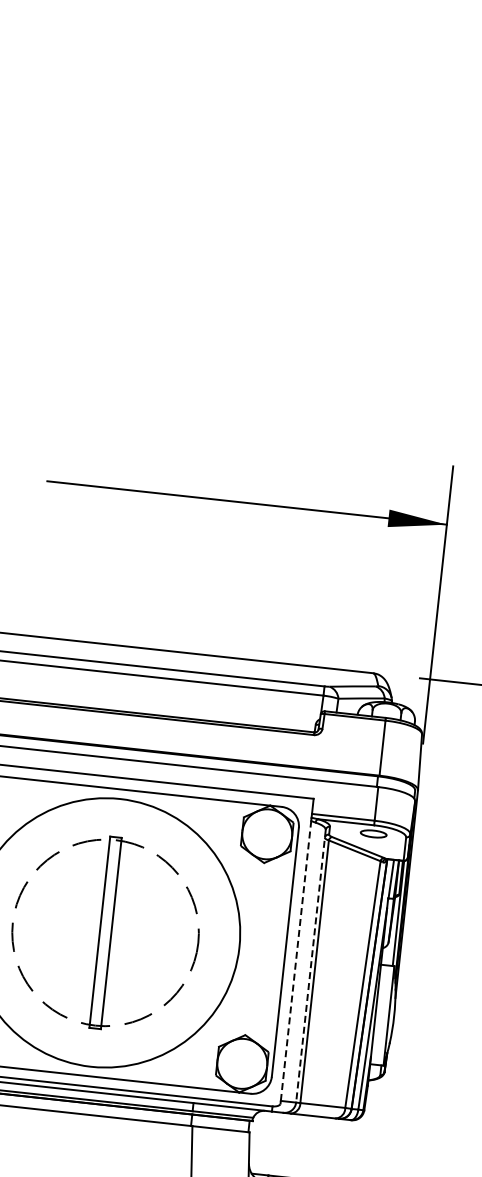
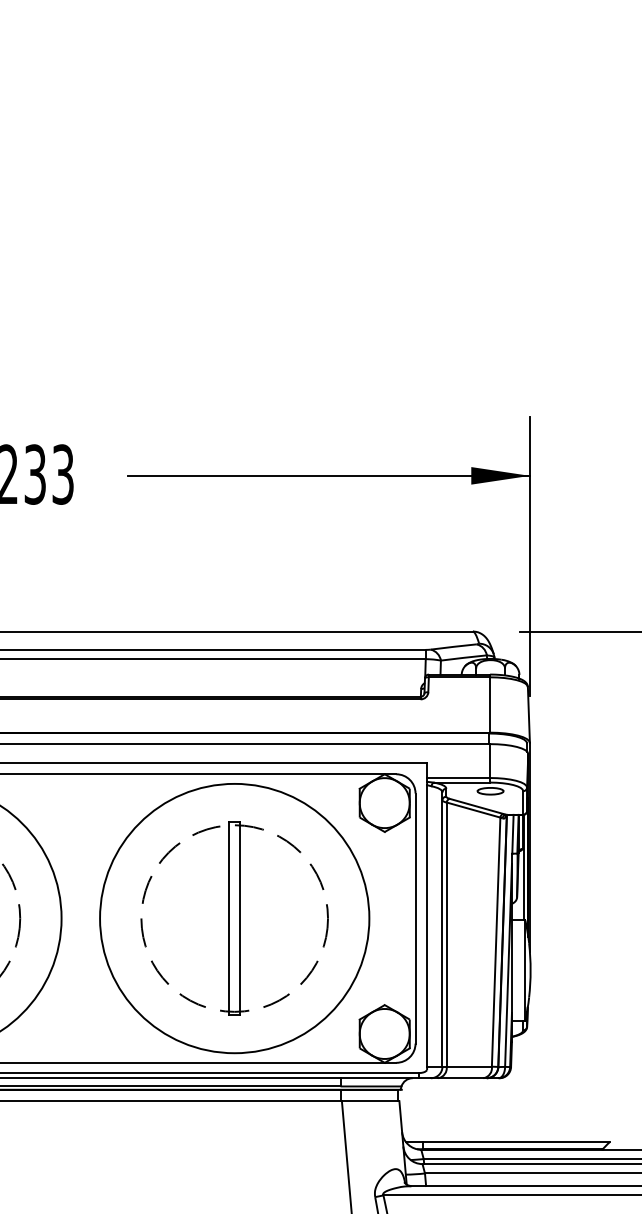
line: (296, 960) -> (427, 925), dashed -> solid
line: (310, 967) -> (442, 930), dashed -> solid

